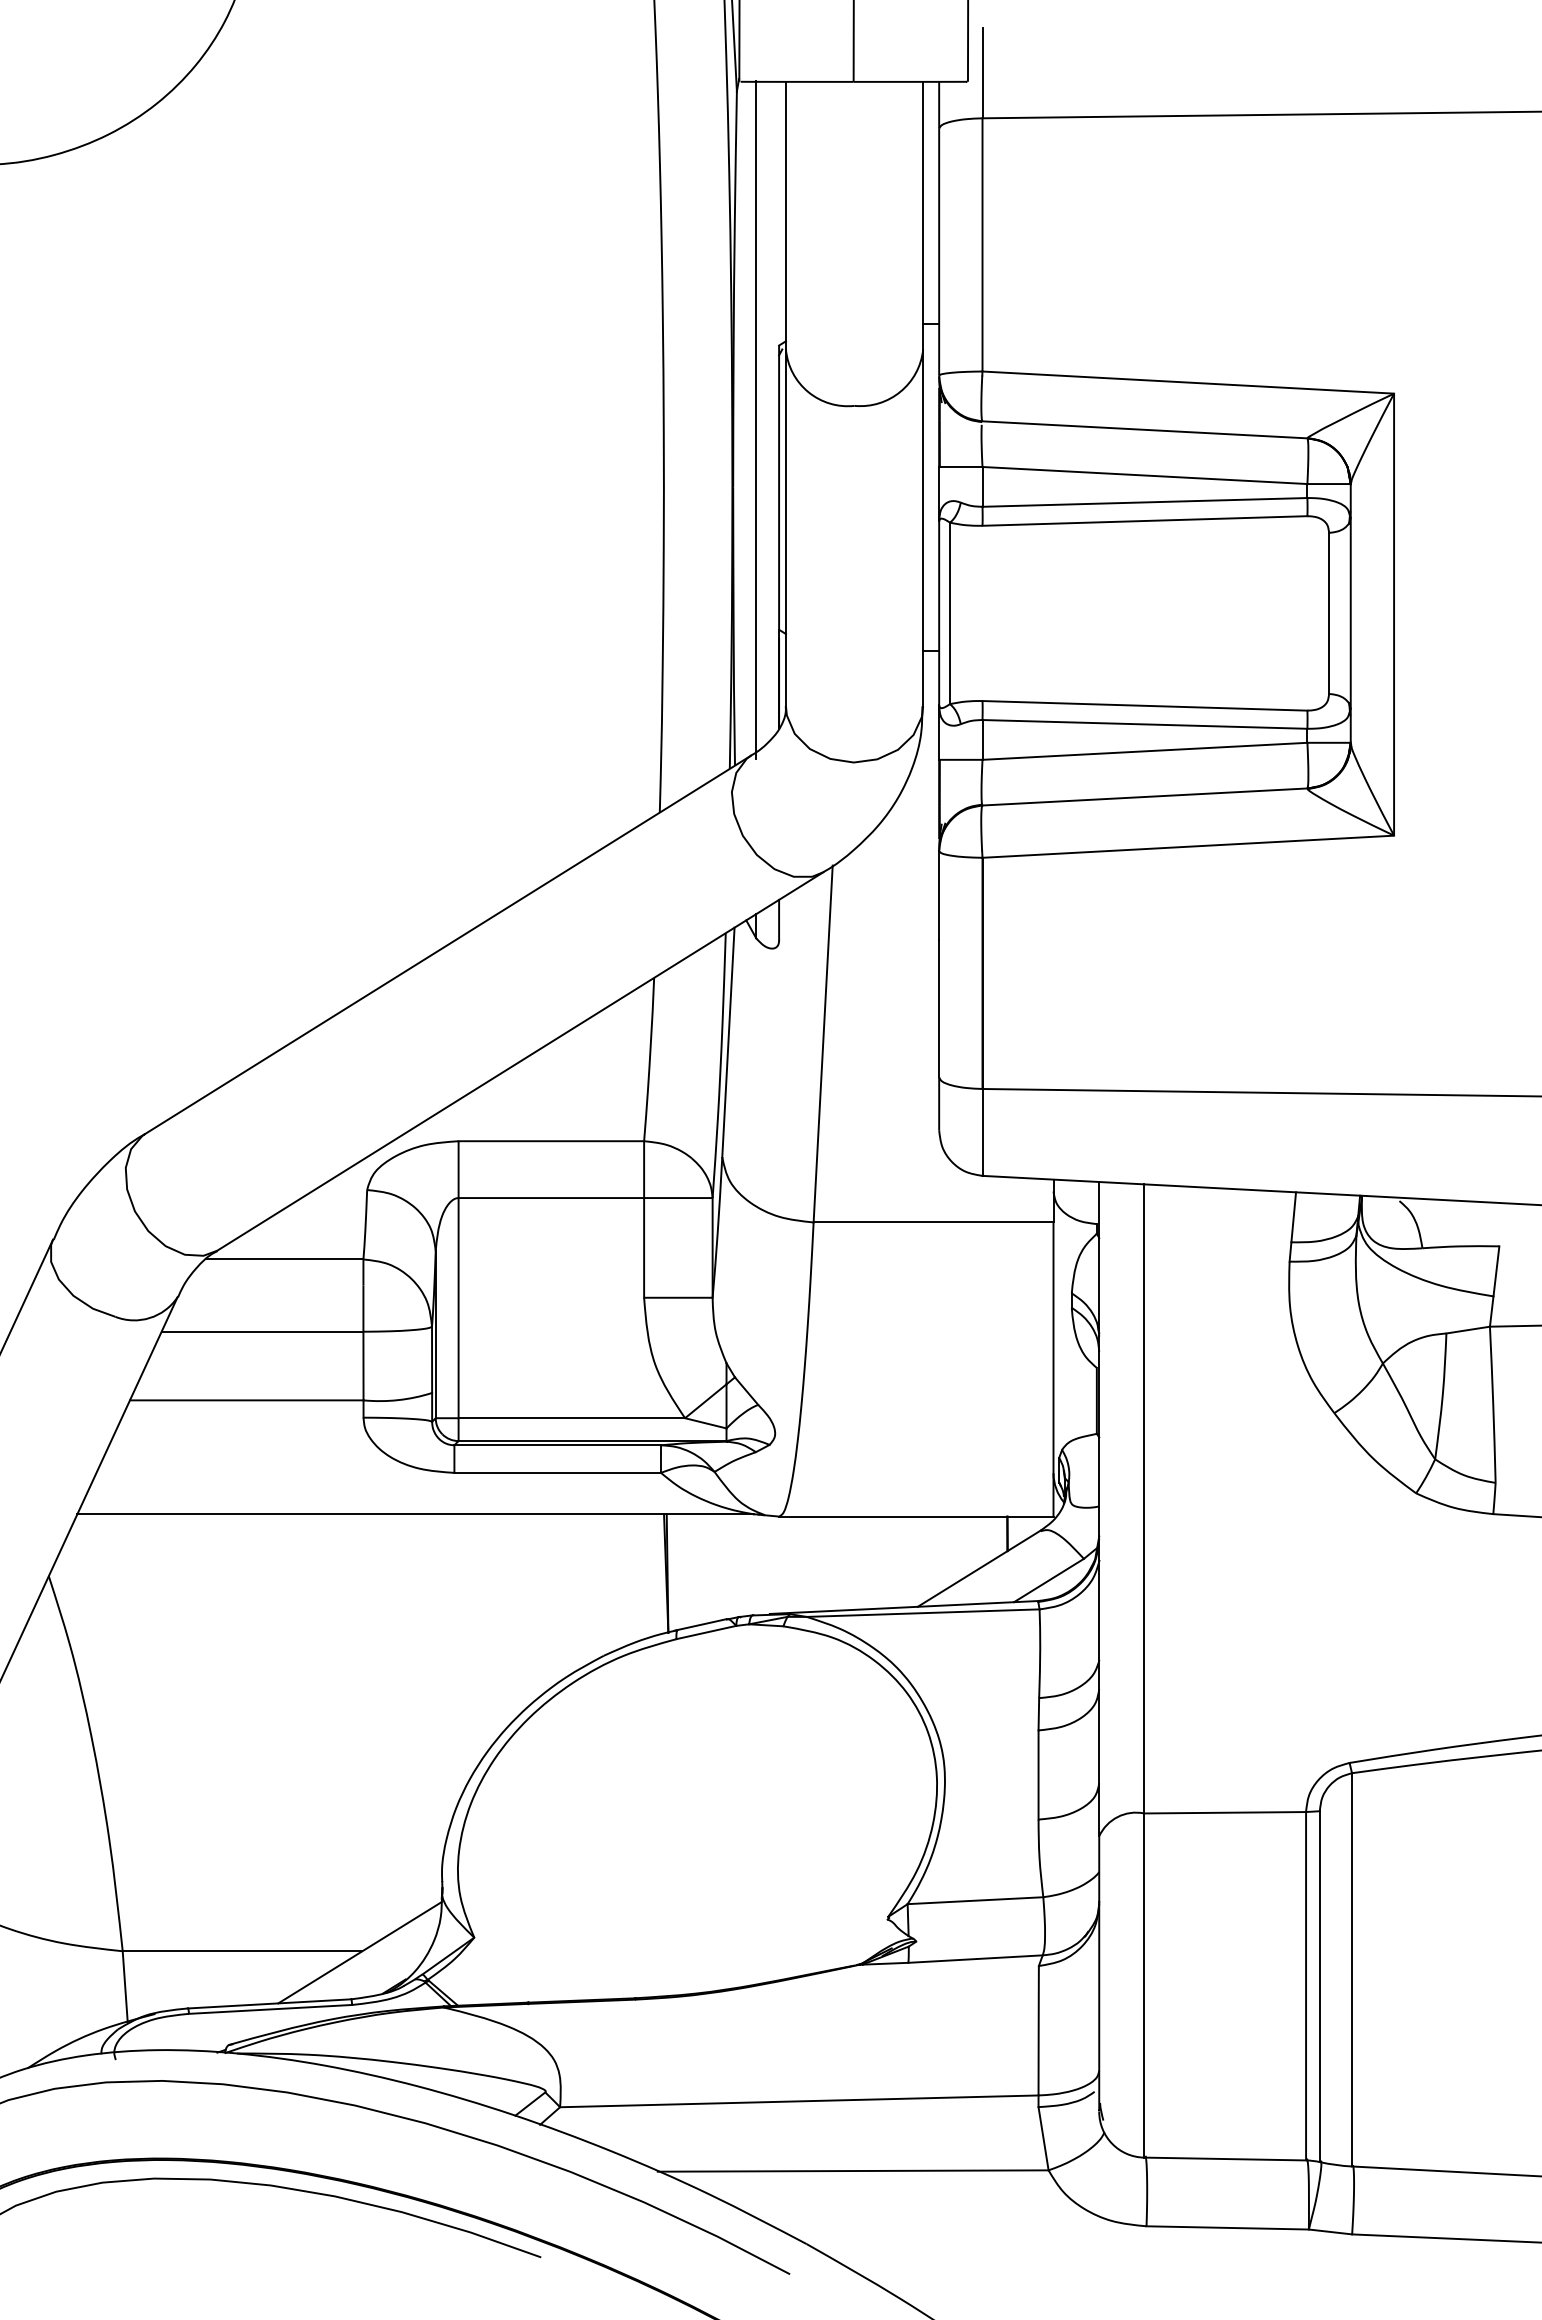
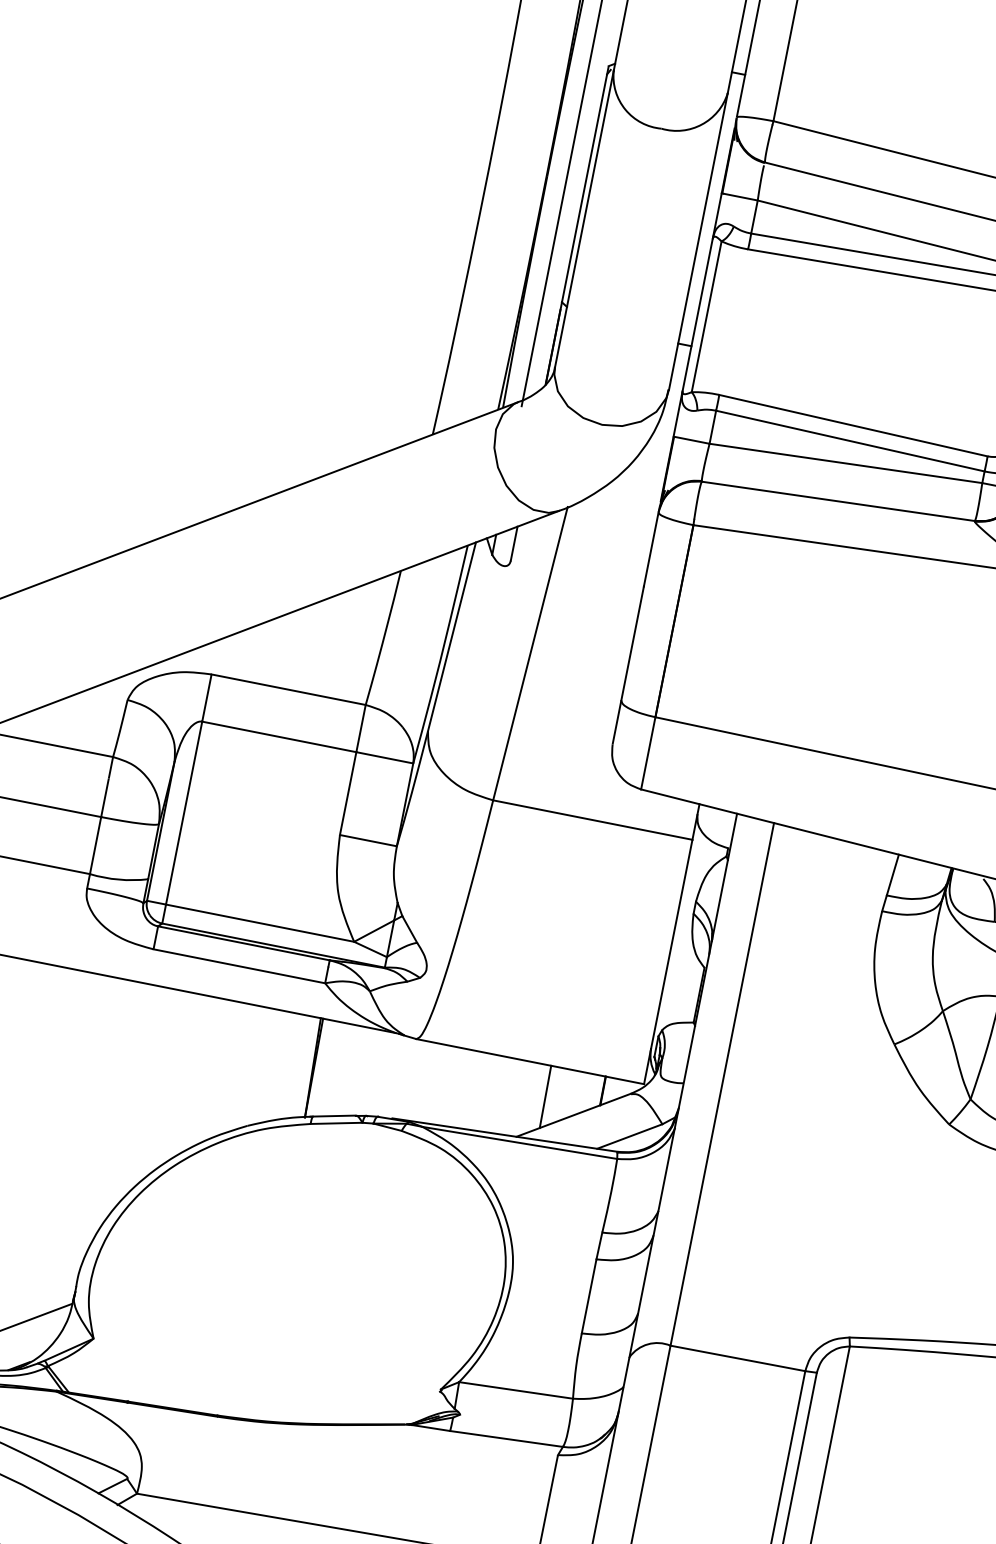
line: (941, 1553) -> (544, 1096), added

